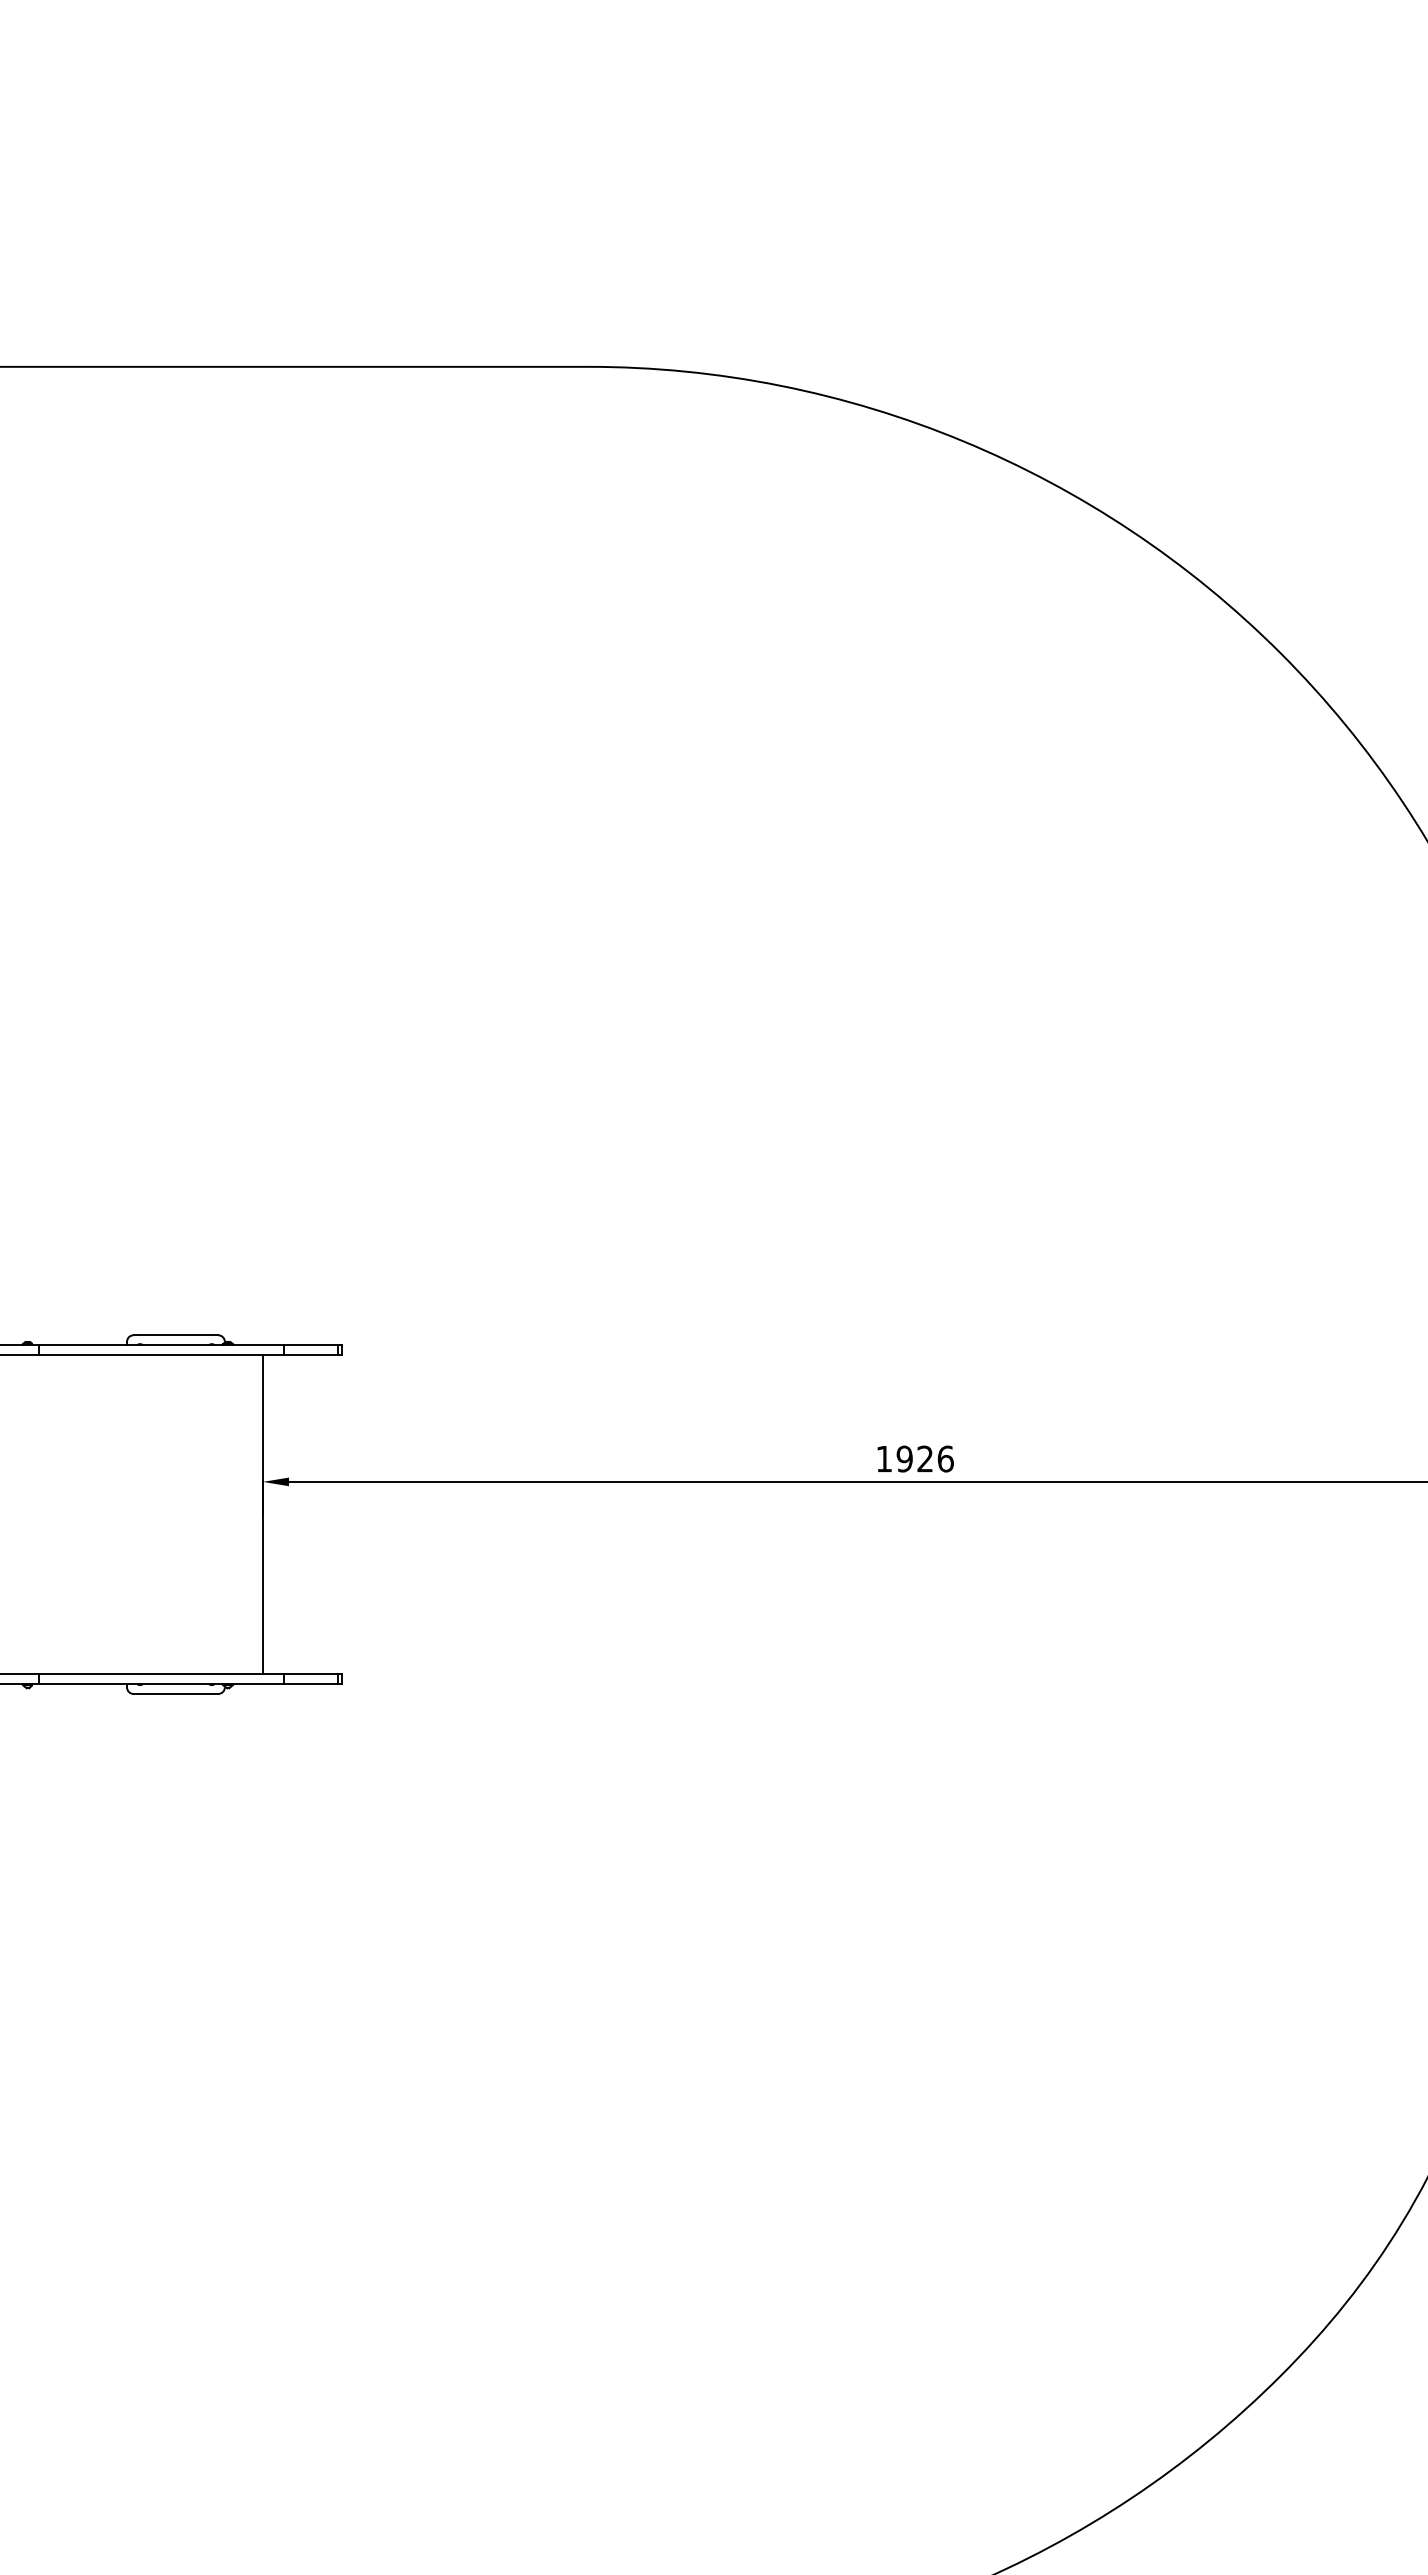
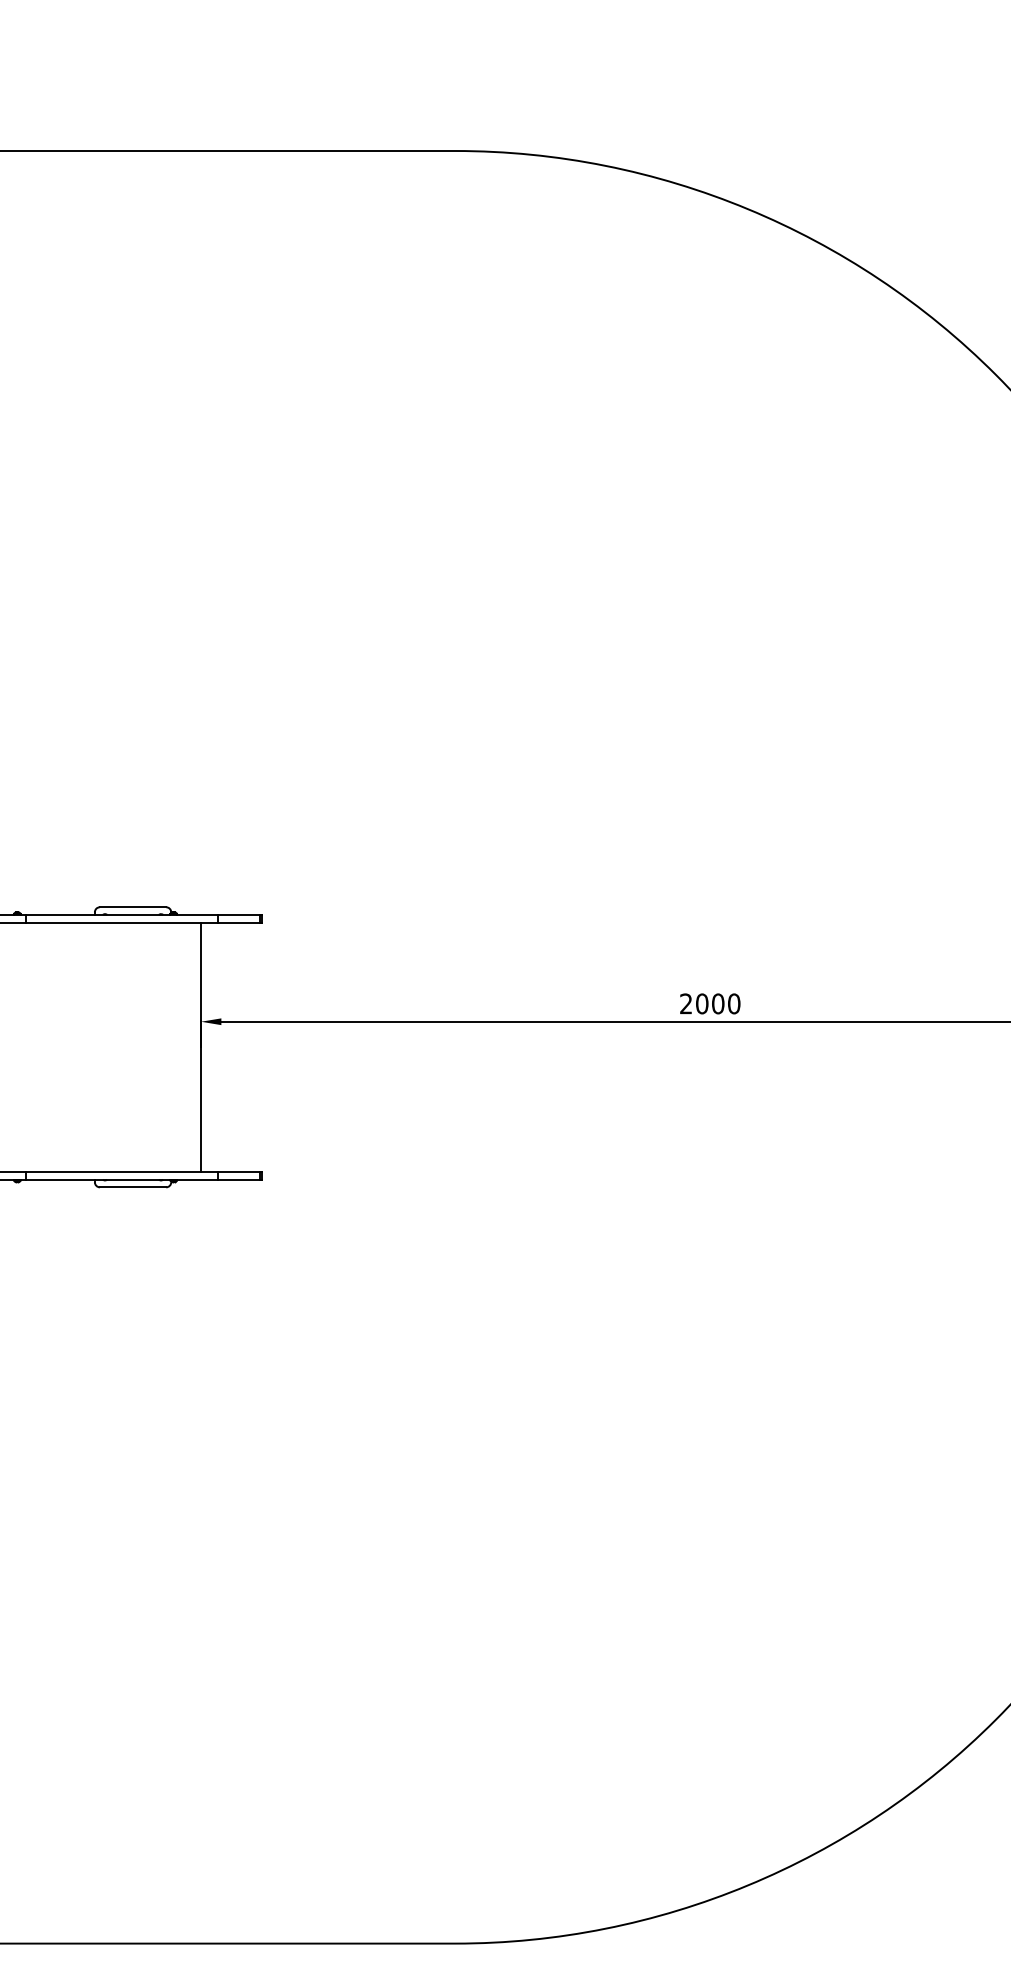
text: (914, 1458) -> (709, 1003), 1926 -> 2000

